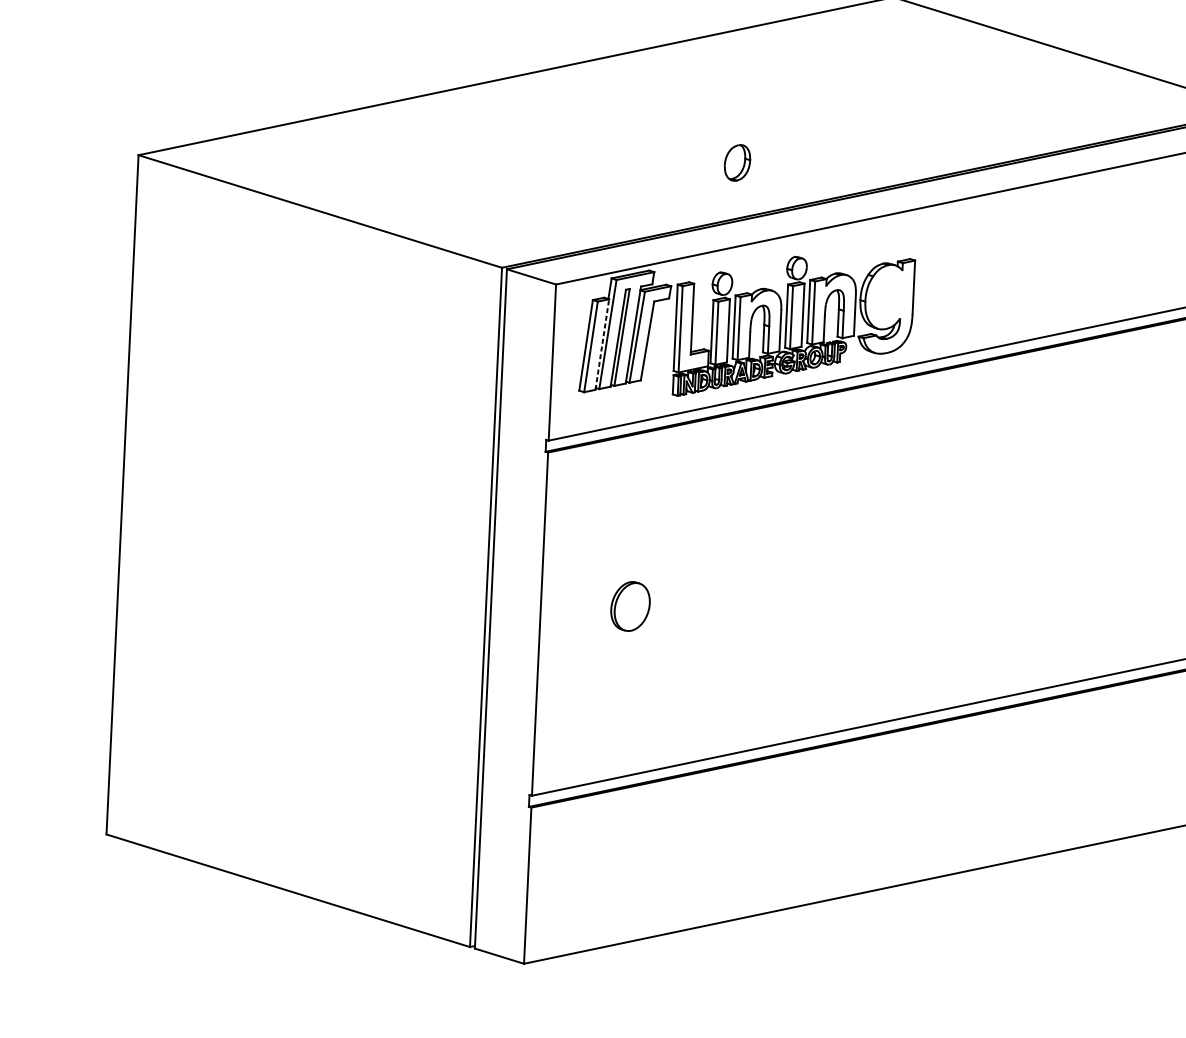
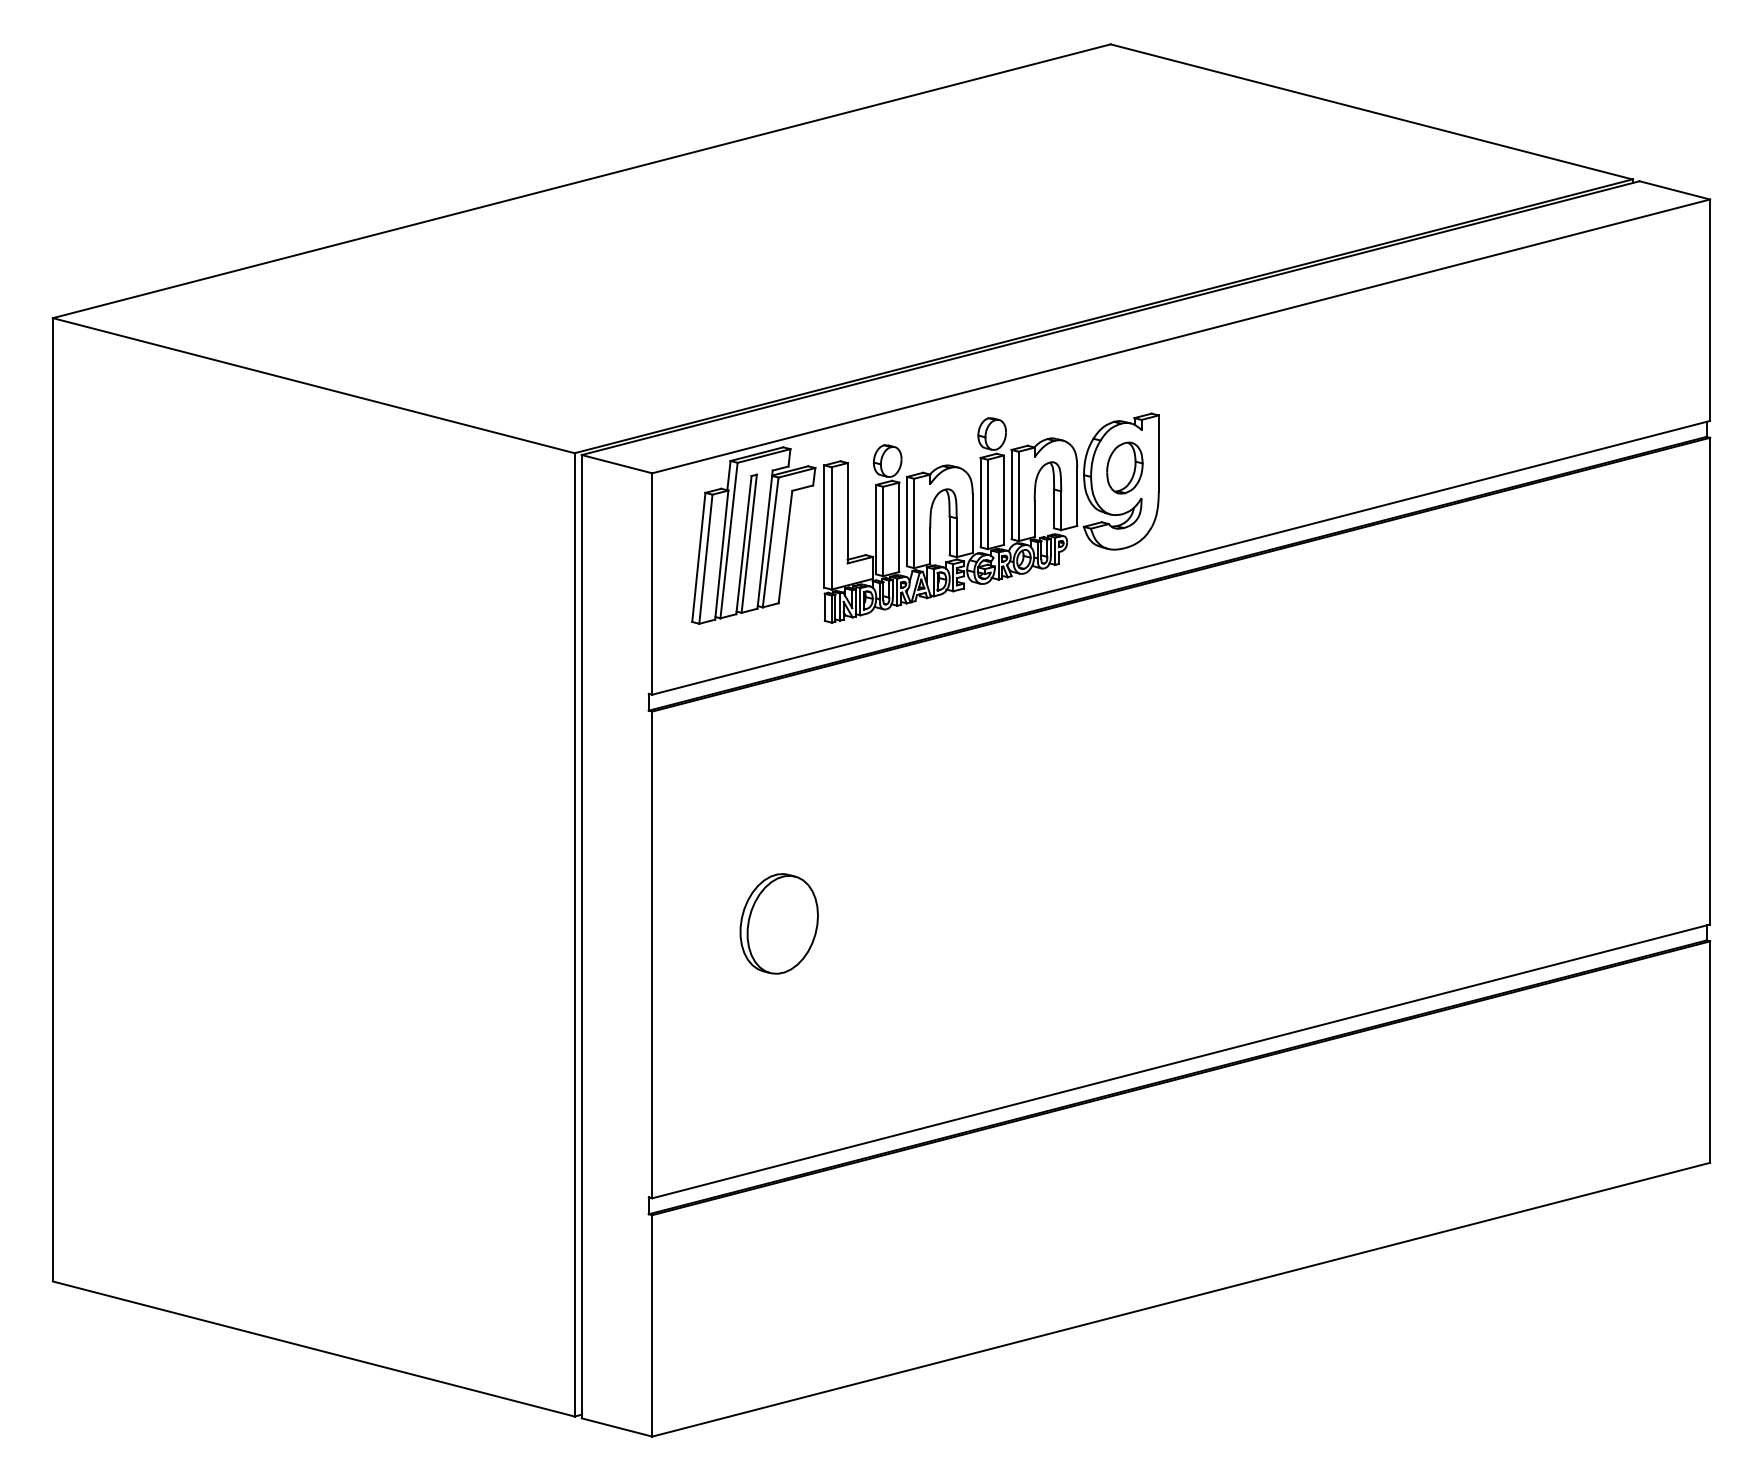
part: (737, 162) -> (1124, 467), moved
line: (602, 344) -> (721, 555), dashed -> solid
part: (630, 606) -> (778, 923), size x1.43

